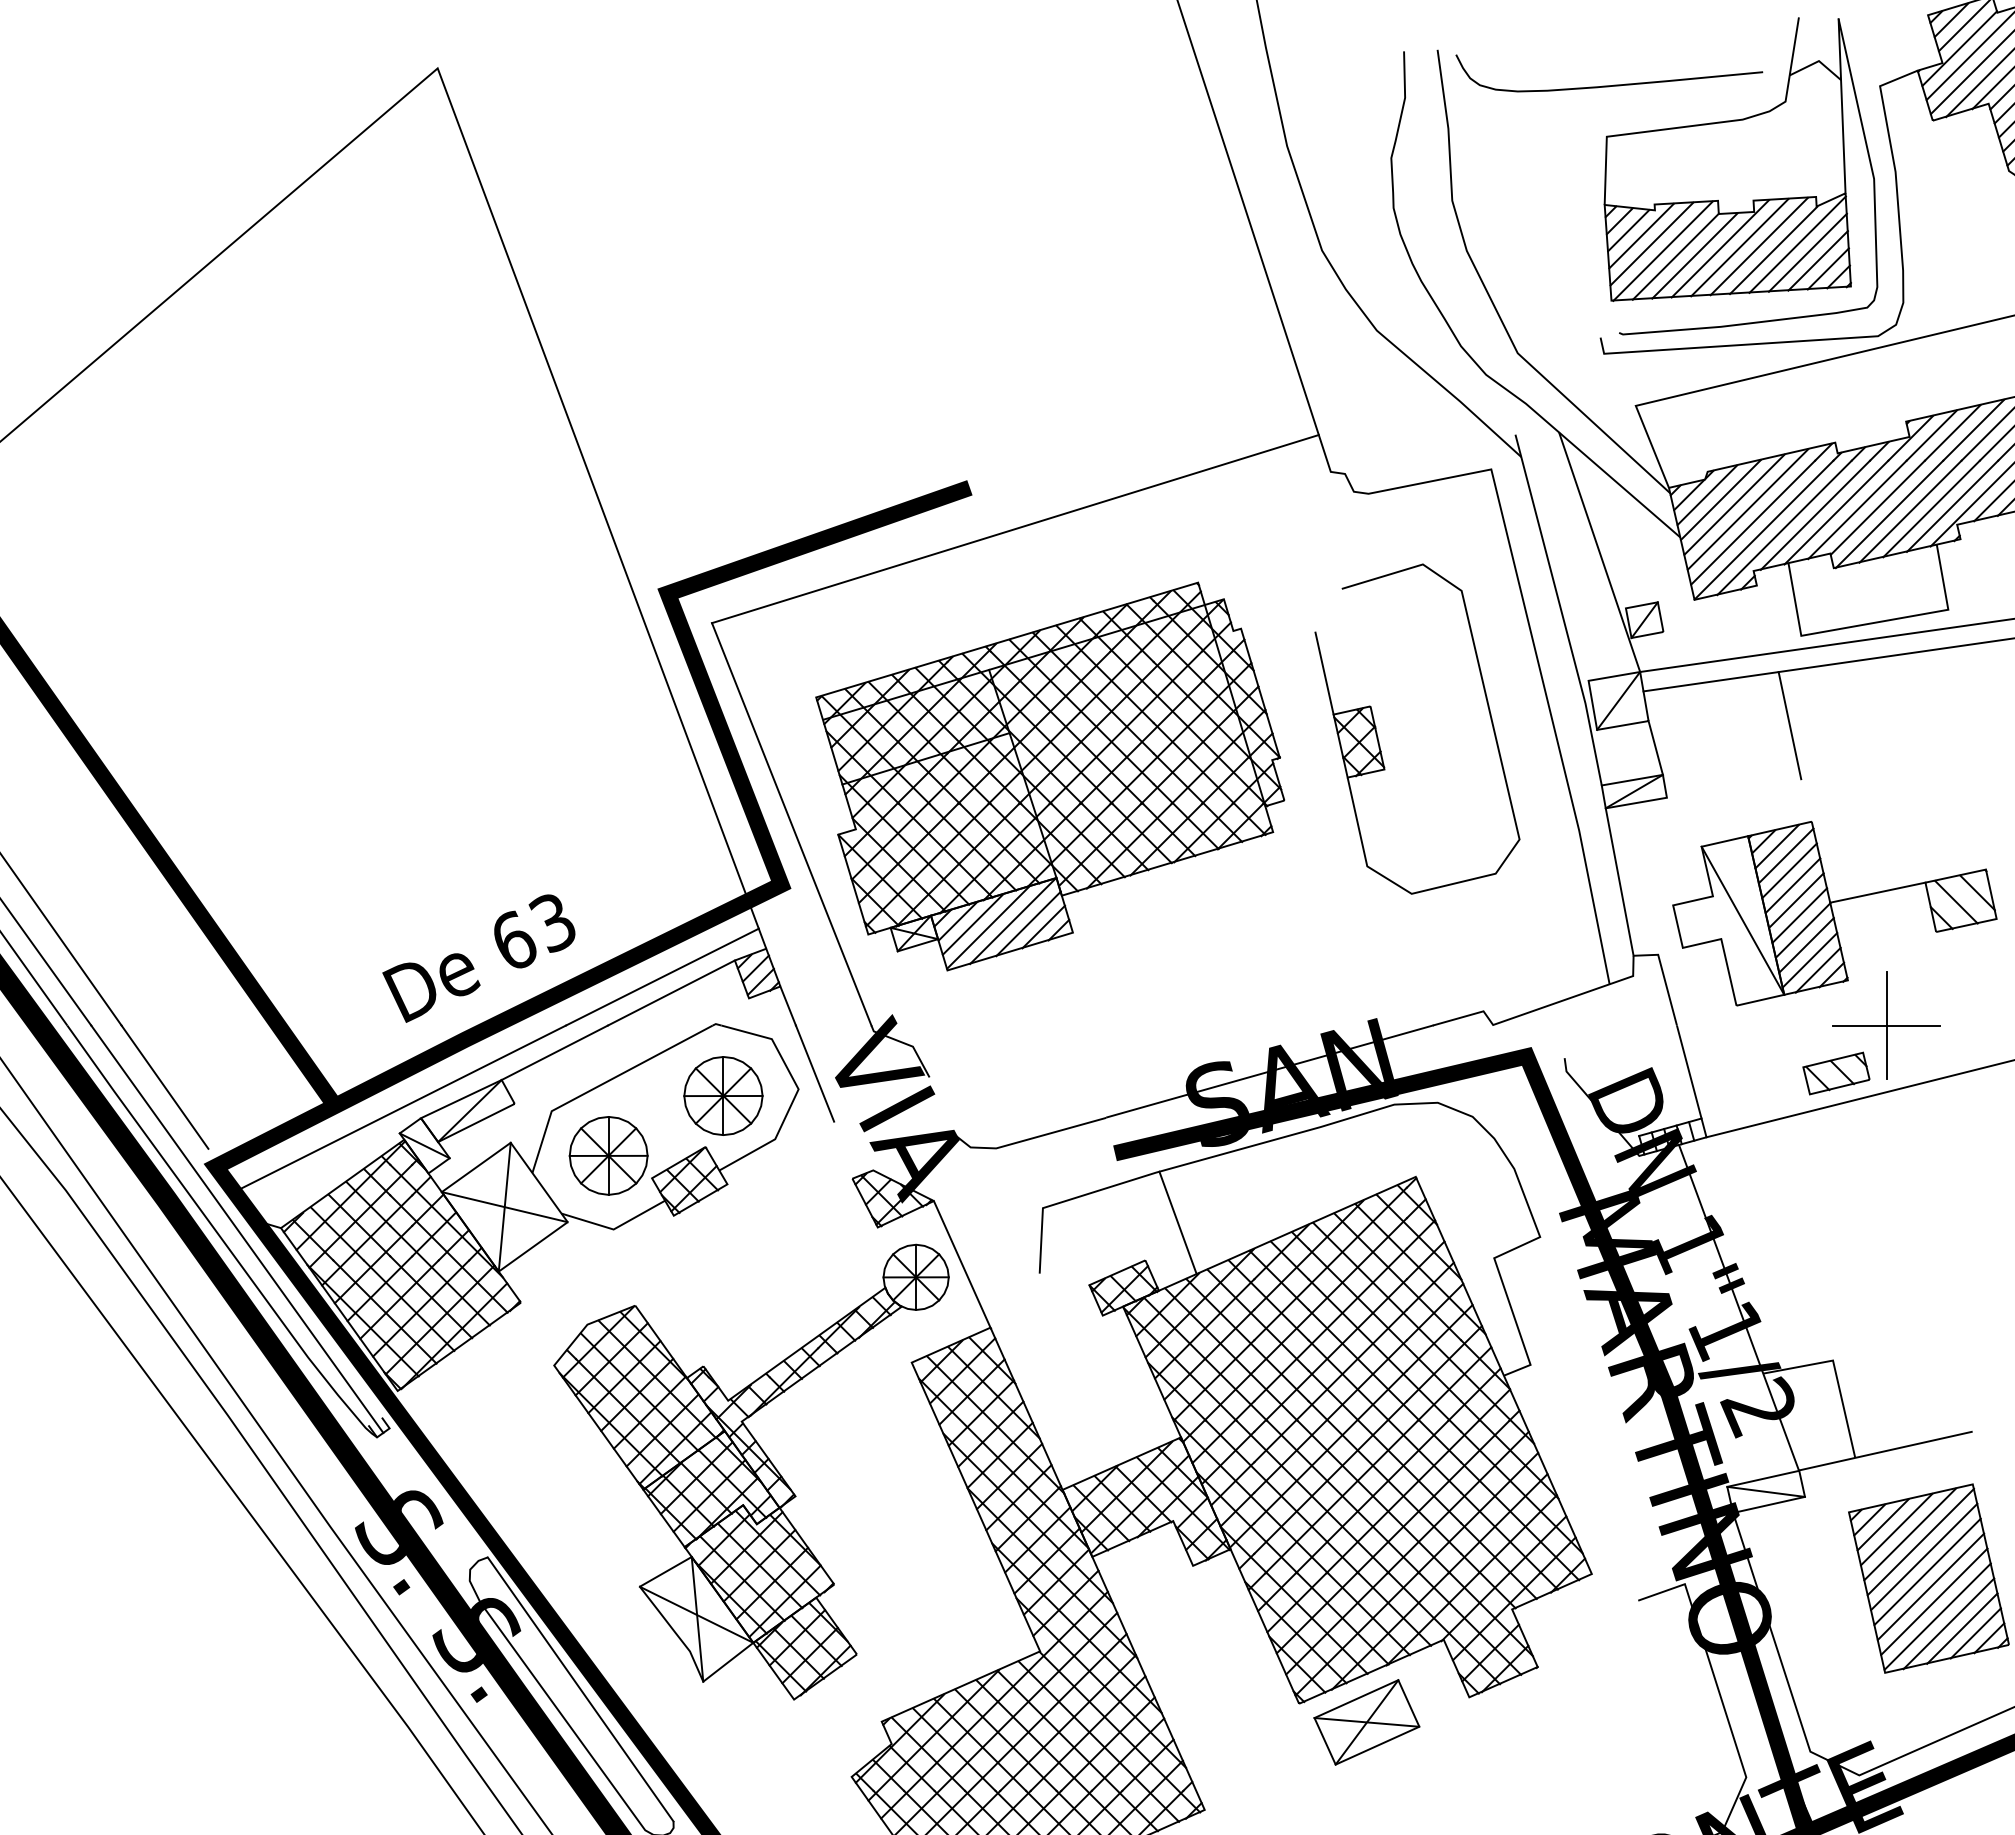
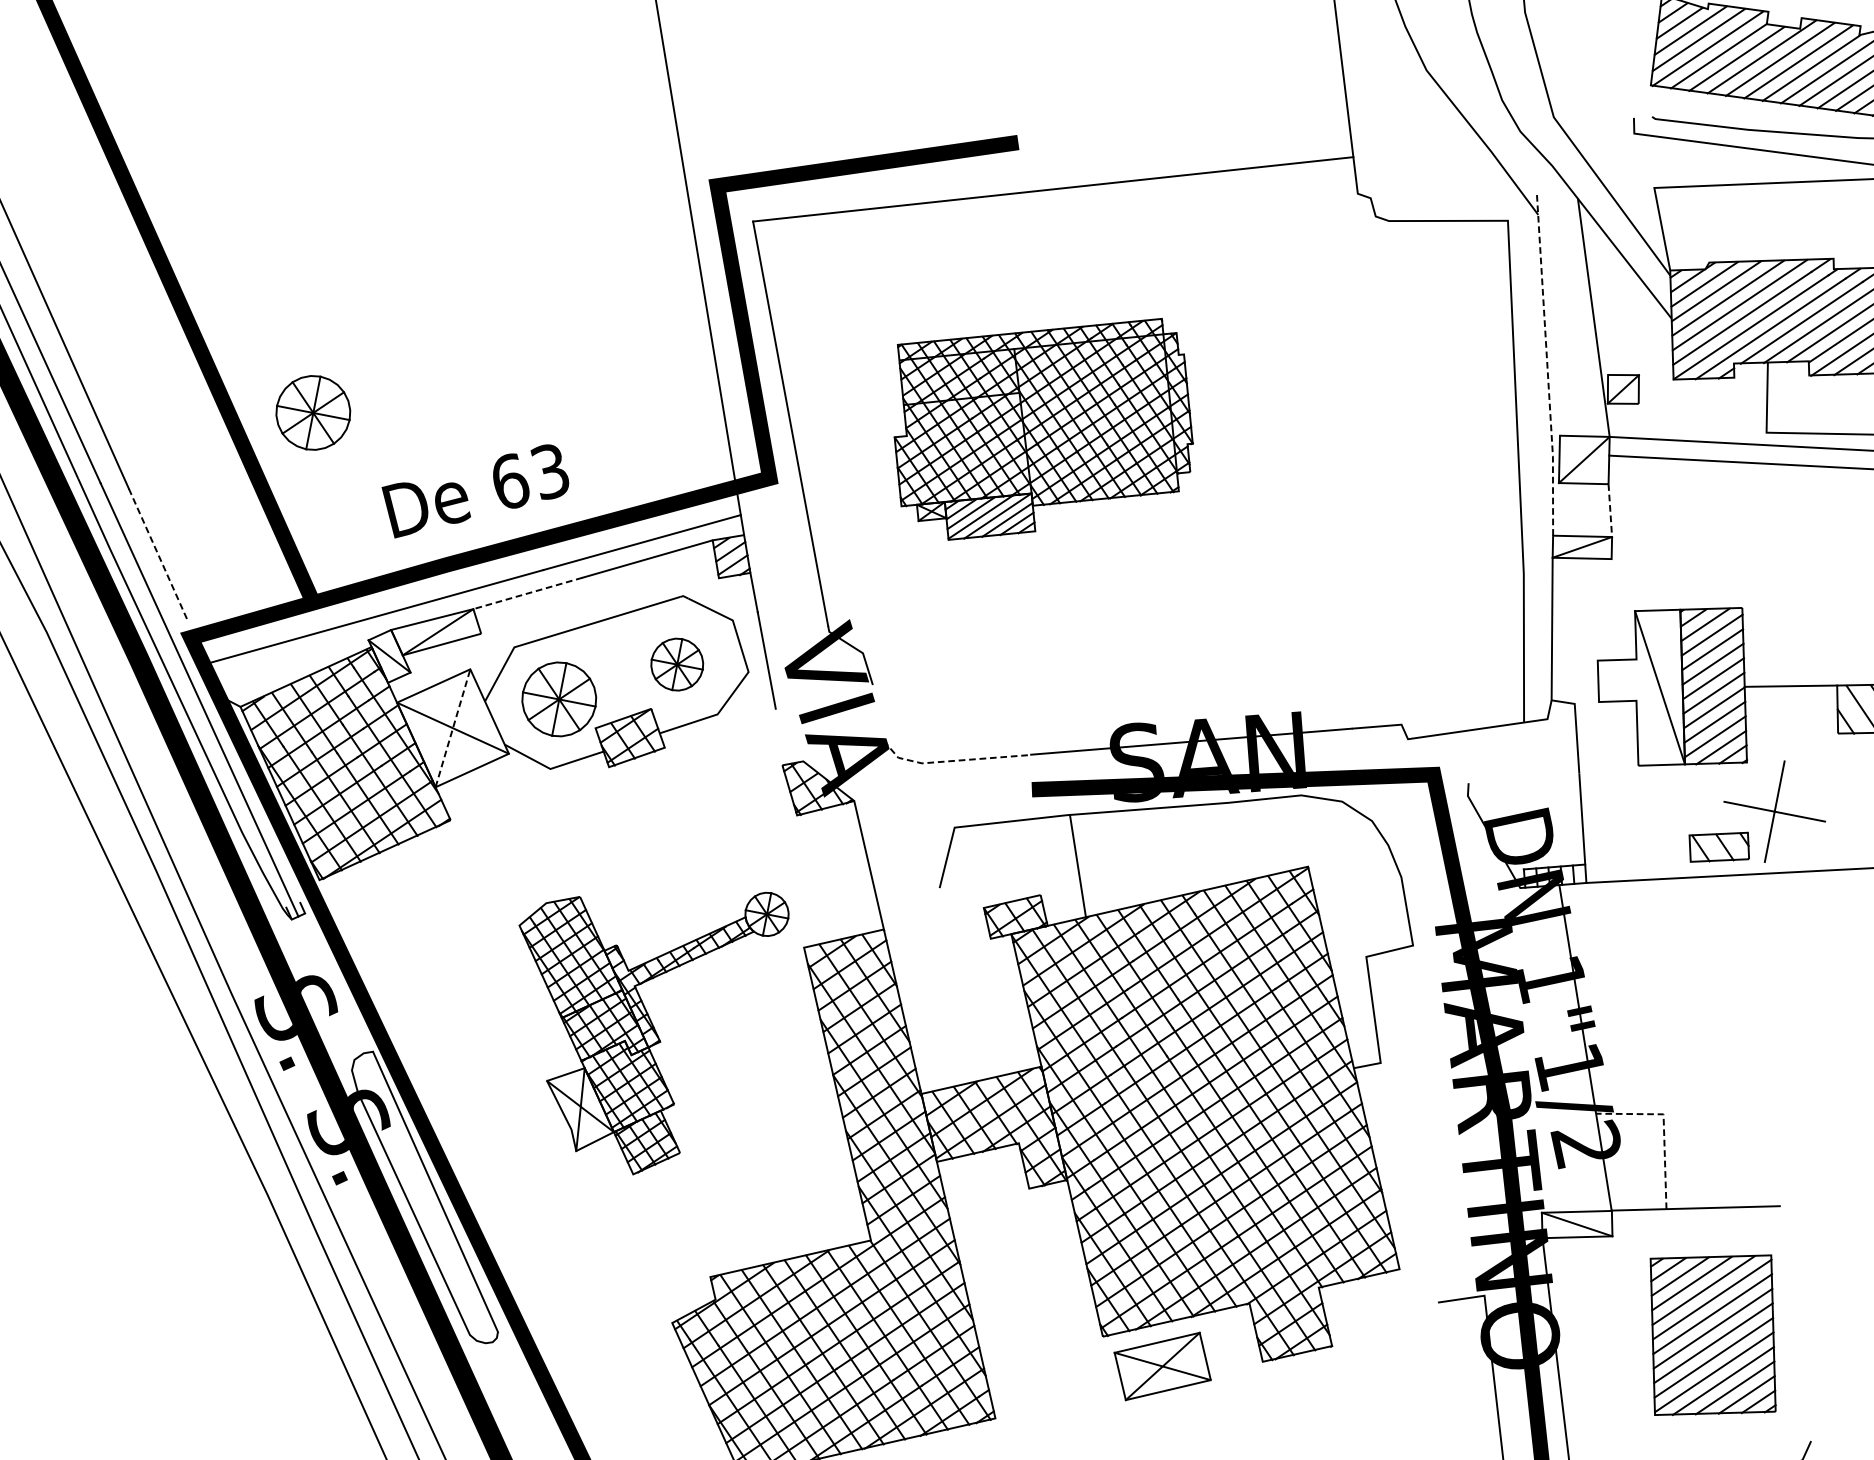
line: (1561, 609) -> (1547, 364), solid -> dashed
line: (1789, 725) -> (1739, 514), removed
part: (1378, 736) -> (1353, 449), removed
line: (1655, 747) -> (1610, 510), solid -> dashed
part: (1050, 776) -> (1040, 426), size x0.7
part: (296, 909) -> (313, 412), added
line: (554, 1052) -> (527, 593), solid -> dashed
line: (165, 1087) -> (158, 554), solid -> dashed
part: (723, 1095) -> (677, 664), size x0.7
line: (1026, 1139) -> (951, 760), solid -> dashed
line: (504, 1207) -> (452, 728), solid -> dashed
line: (1836, 1374) -> (1664, 1127), solid -> dashed
part: (751, 1471) -> (634, 1019), size x0.7

